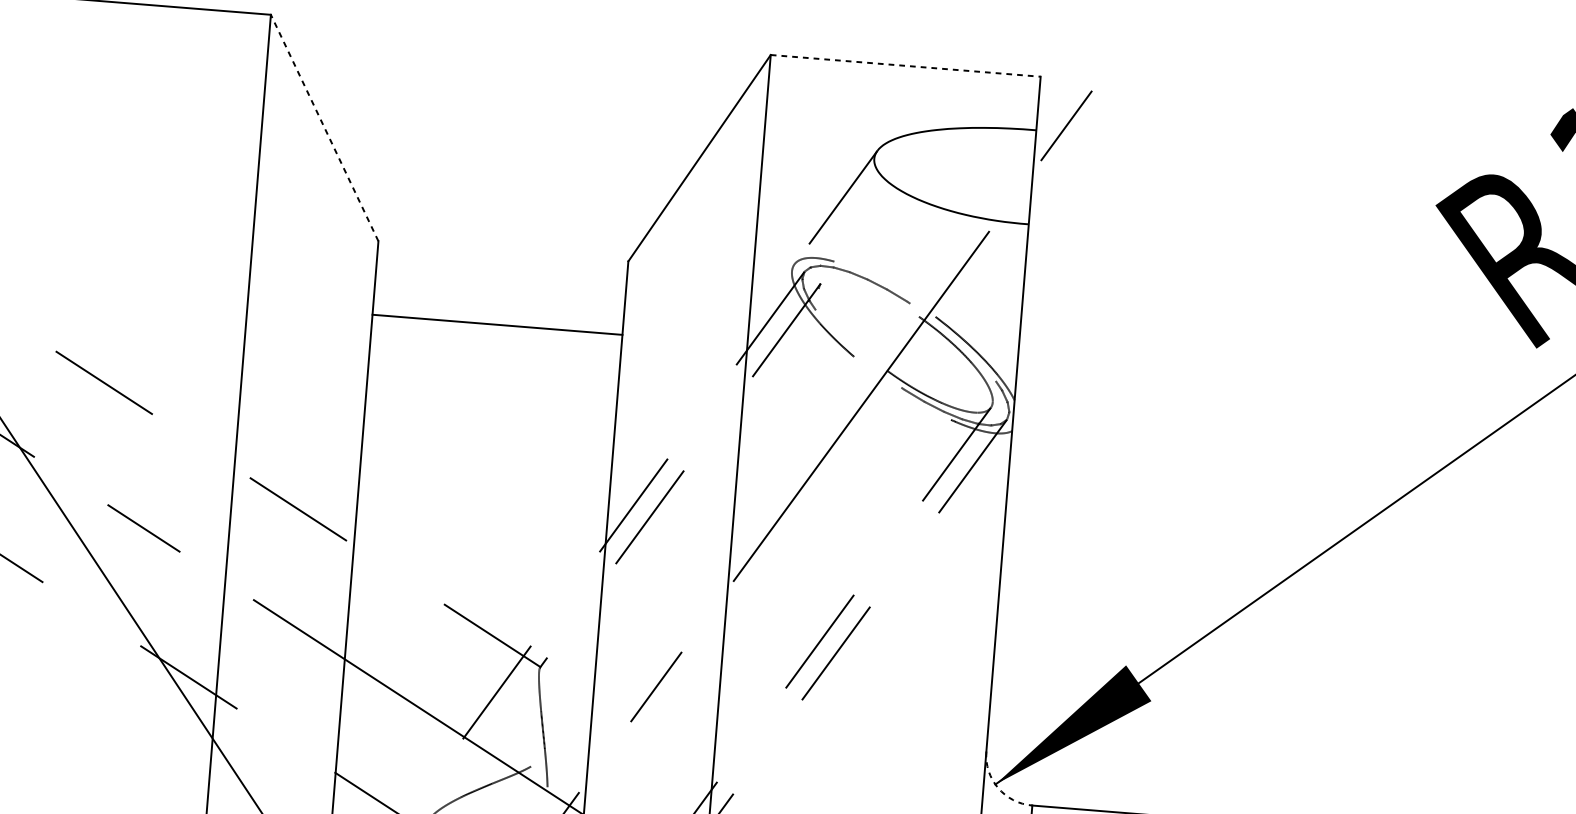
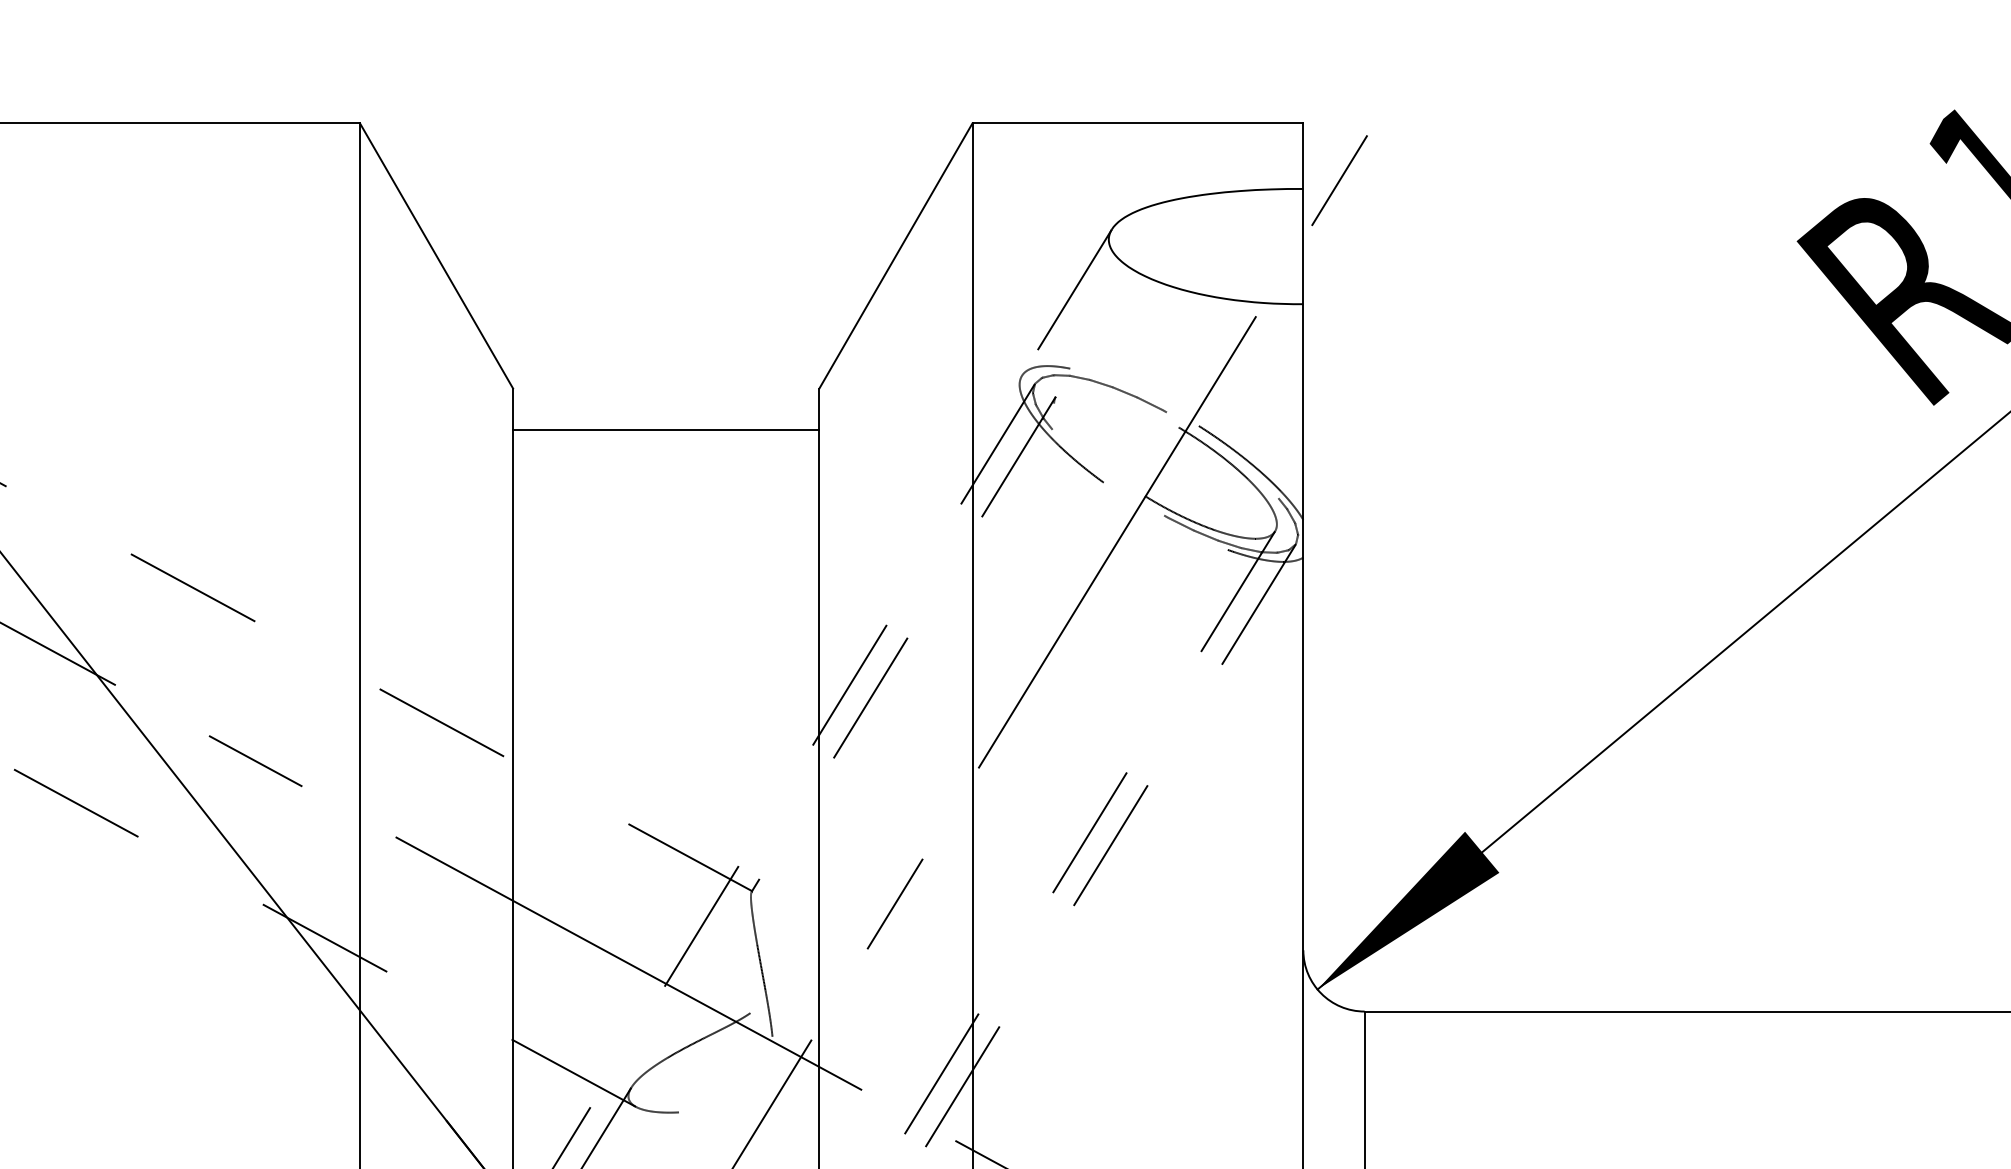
line: (906, 66) -> (1138, 123), dashed -> solid
line: (324, 127) -> (436, 255), dashed -> solid
line: (497, 324) -> (666, 429), moved
arc: (998, 787) -> (1321, 993), dashed -> solid

